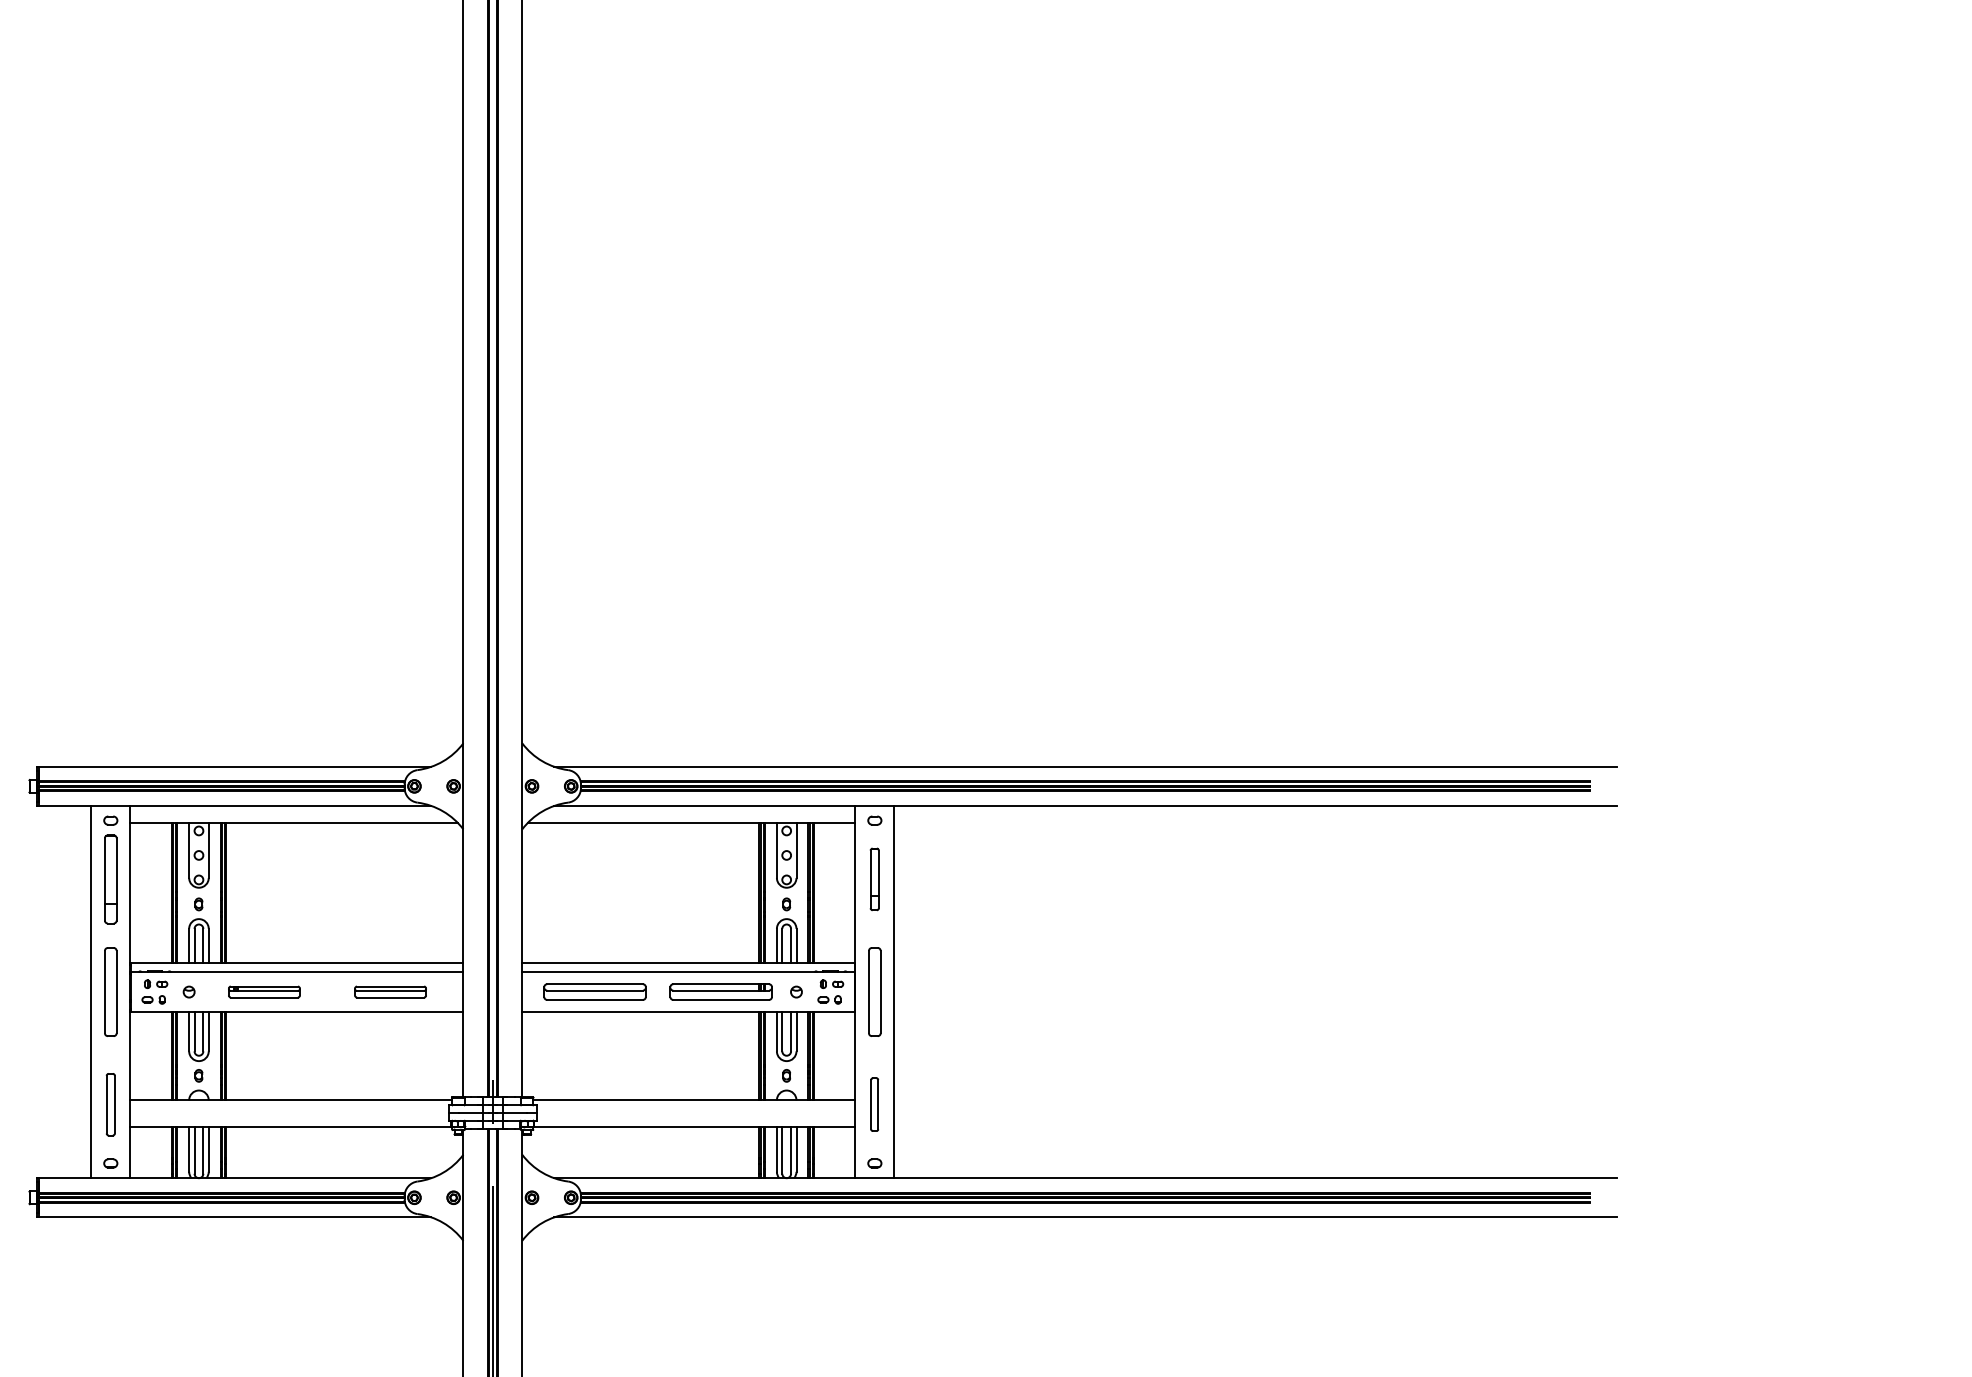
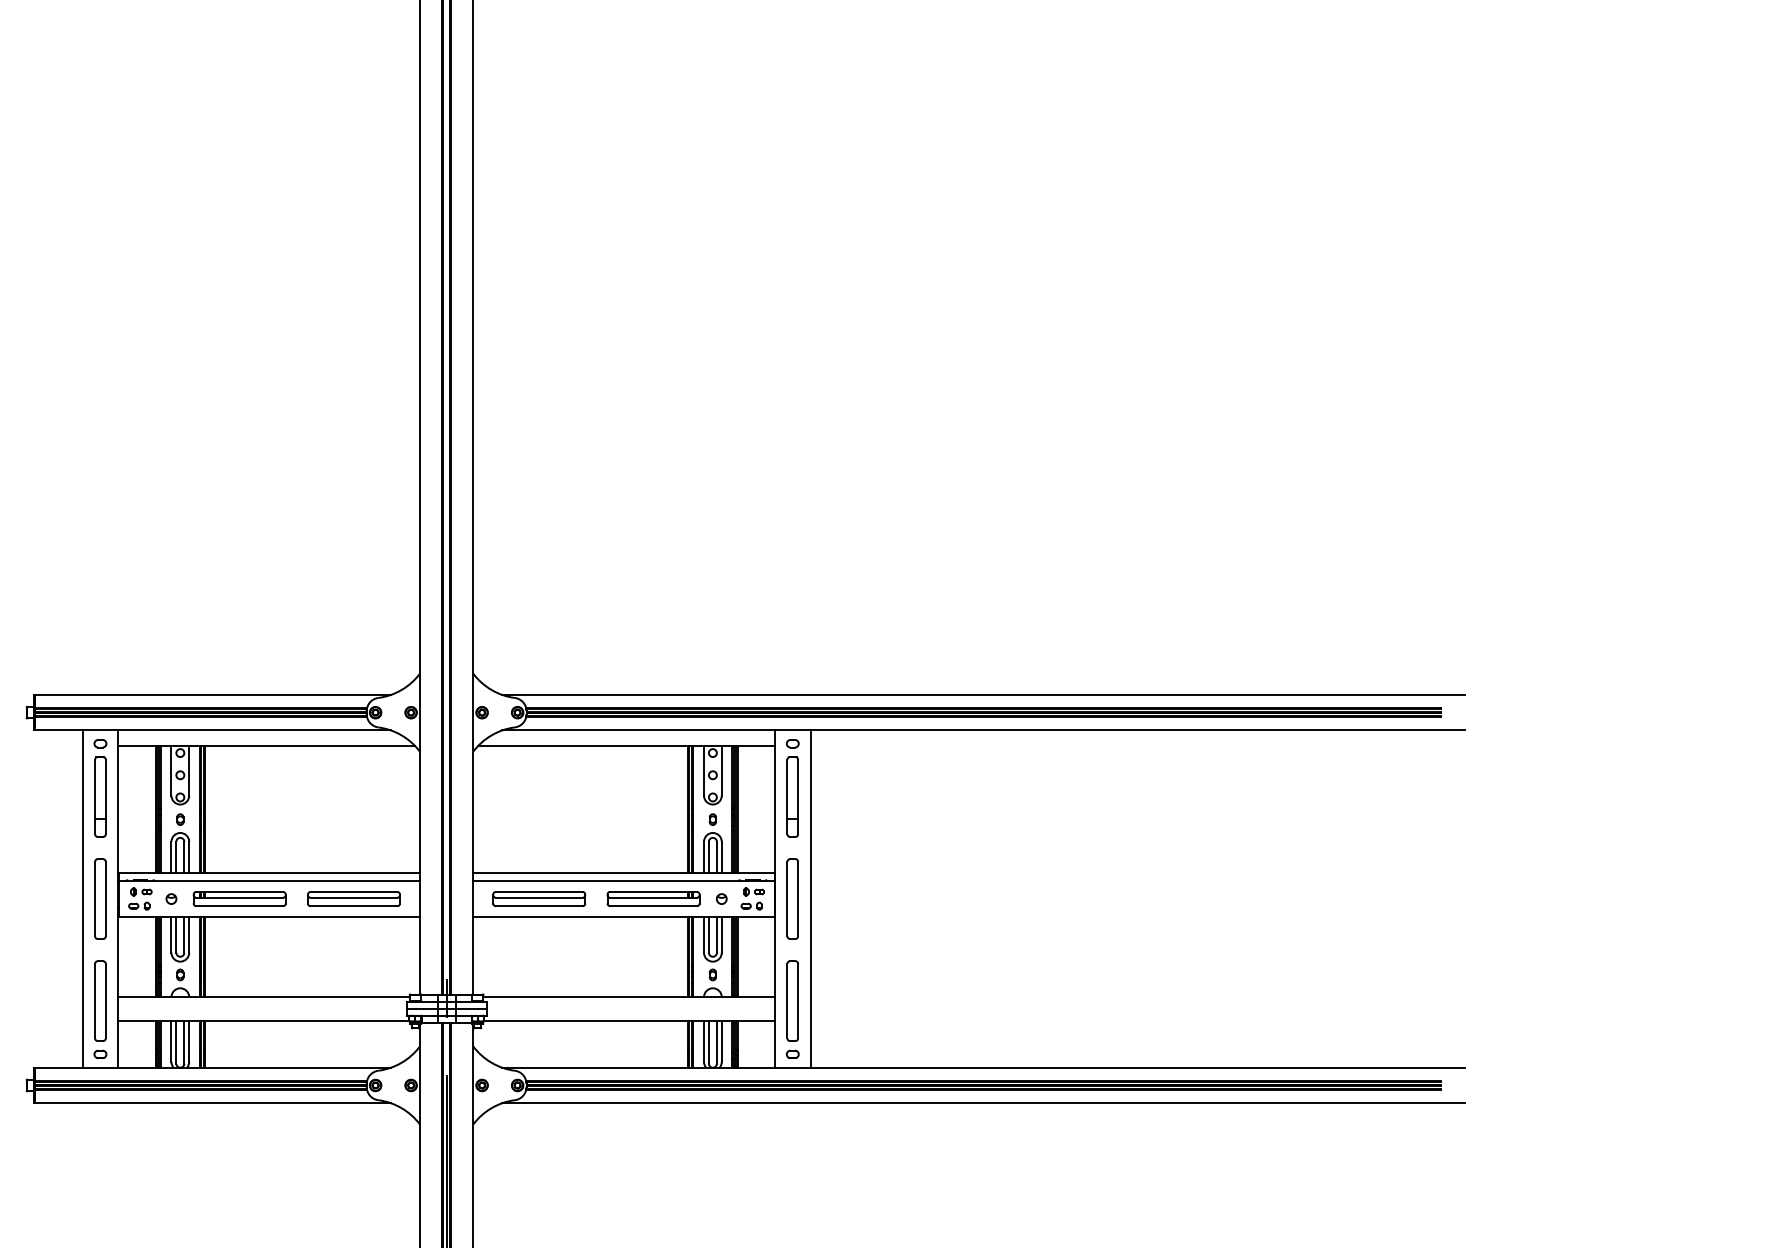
part: (874, 878) -> (792, 796), size x1.43
part: (264, 991) -> (239, 898), size x1.43
part: (390, 991) -> (353, 898), size x1.43
part: (110, 1104) -> (100, 1000), size x1.43
part: (874, 1104) -> (792, 1000), size x1.67

